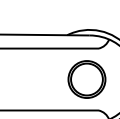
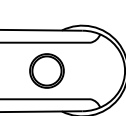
part: (86, 78) -> (46, 70), moved

